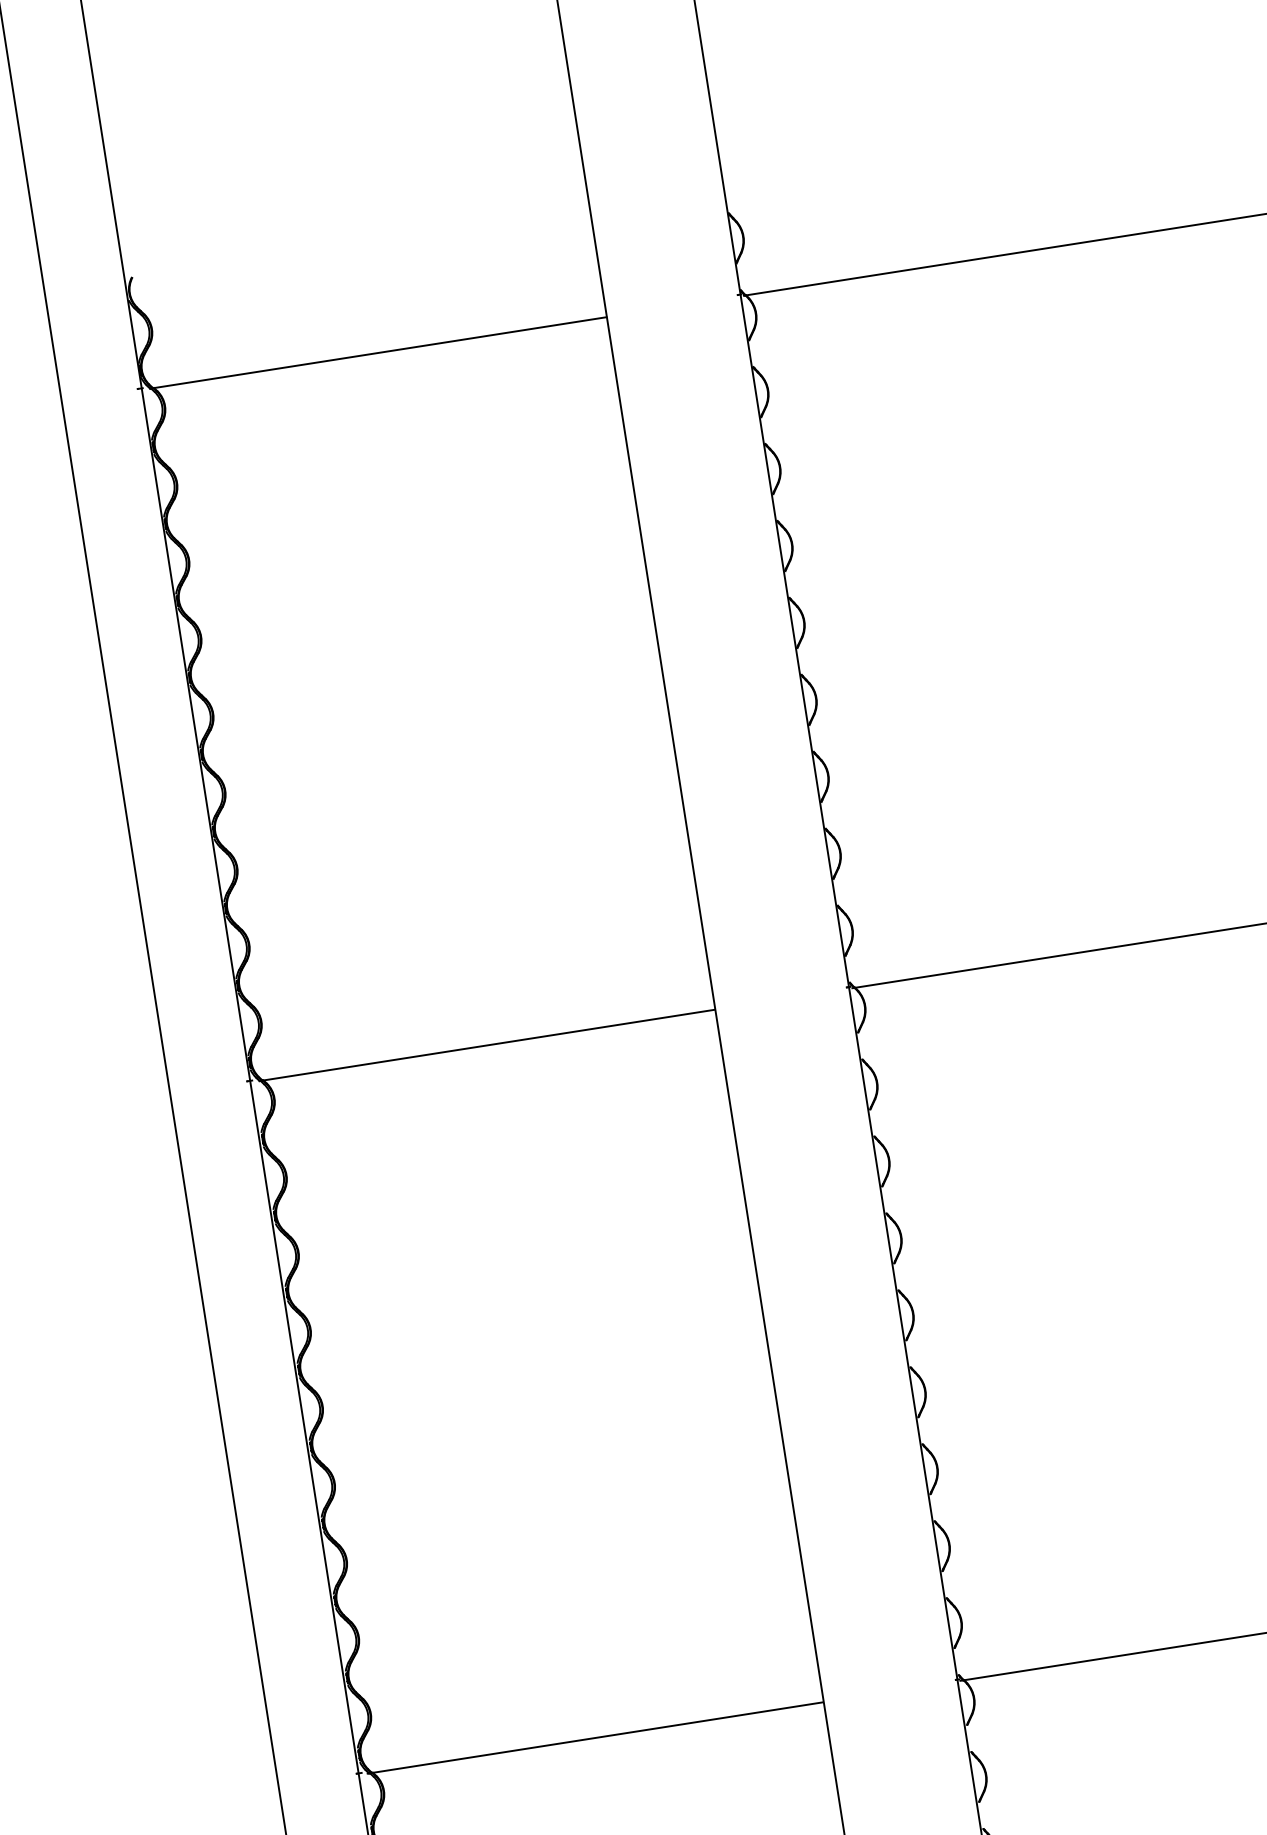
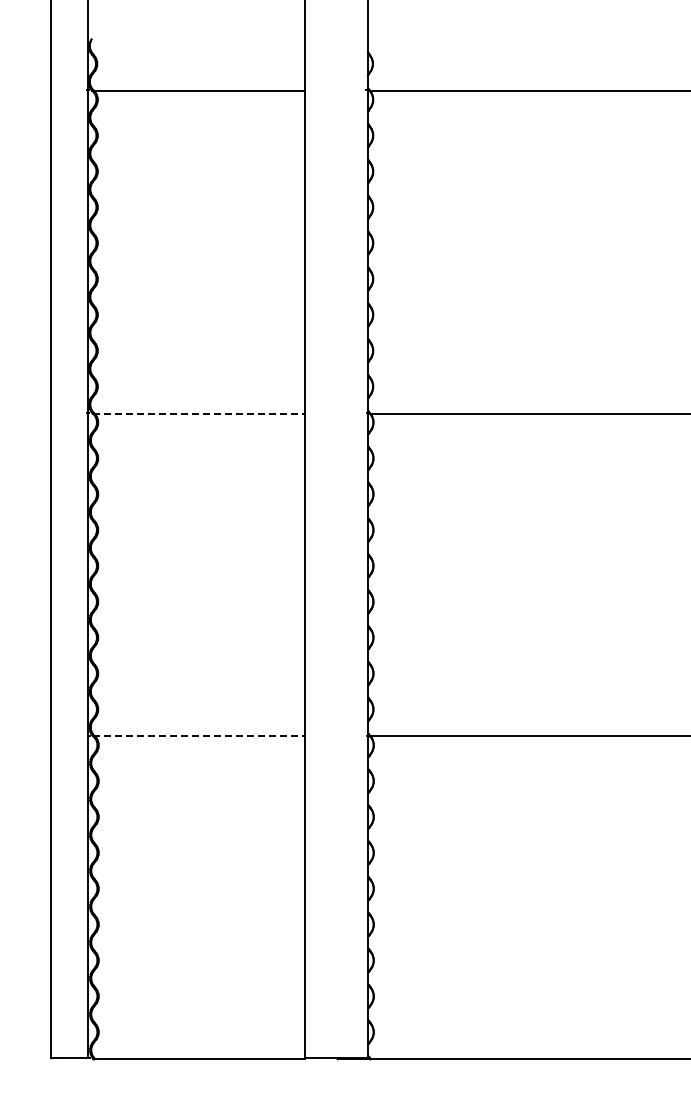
line: (488, 1044) -> (199, 413), solid -> dashed
line: (597, 1737) -> (199, 736), solid -> dashed

